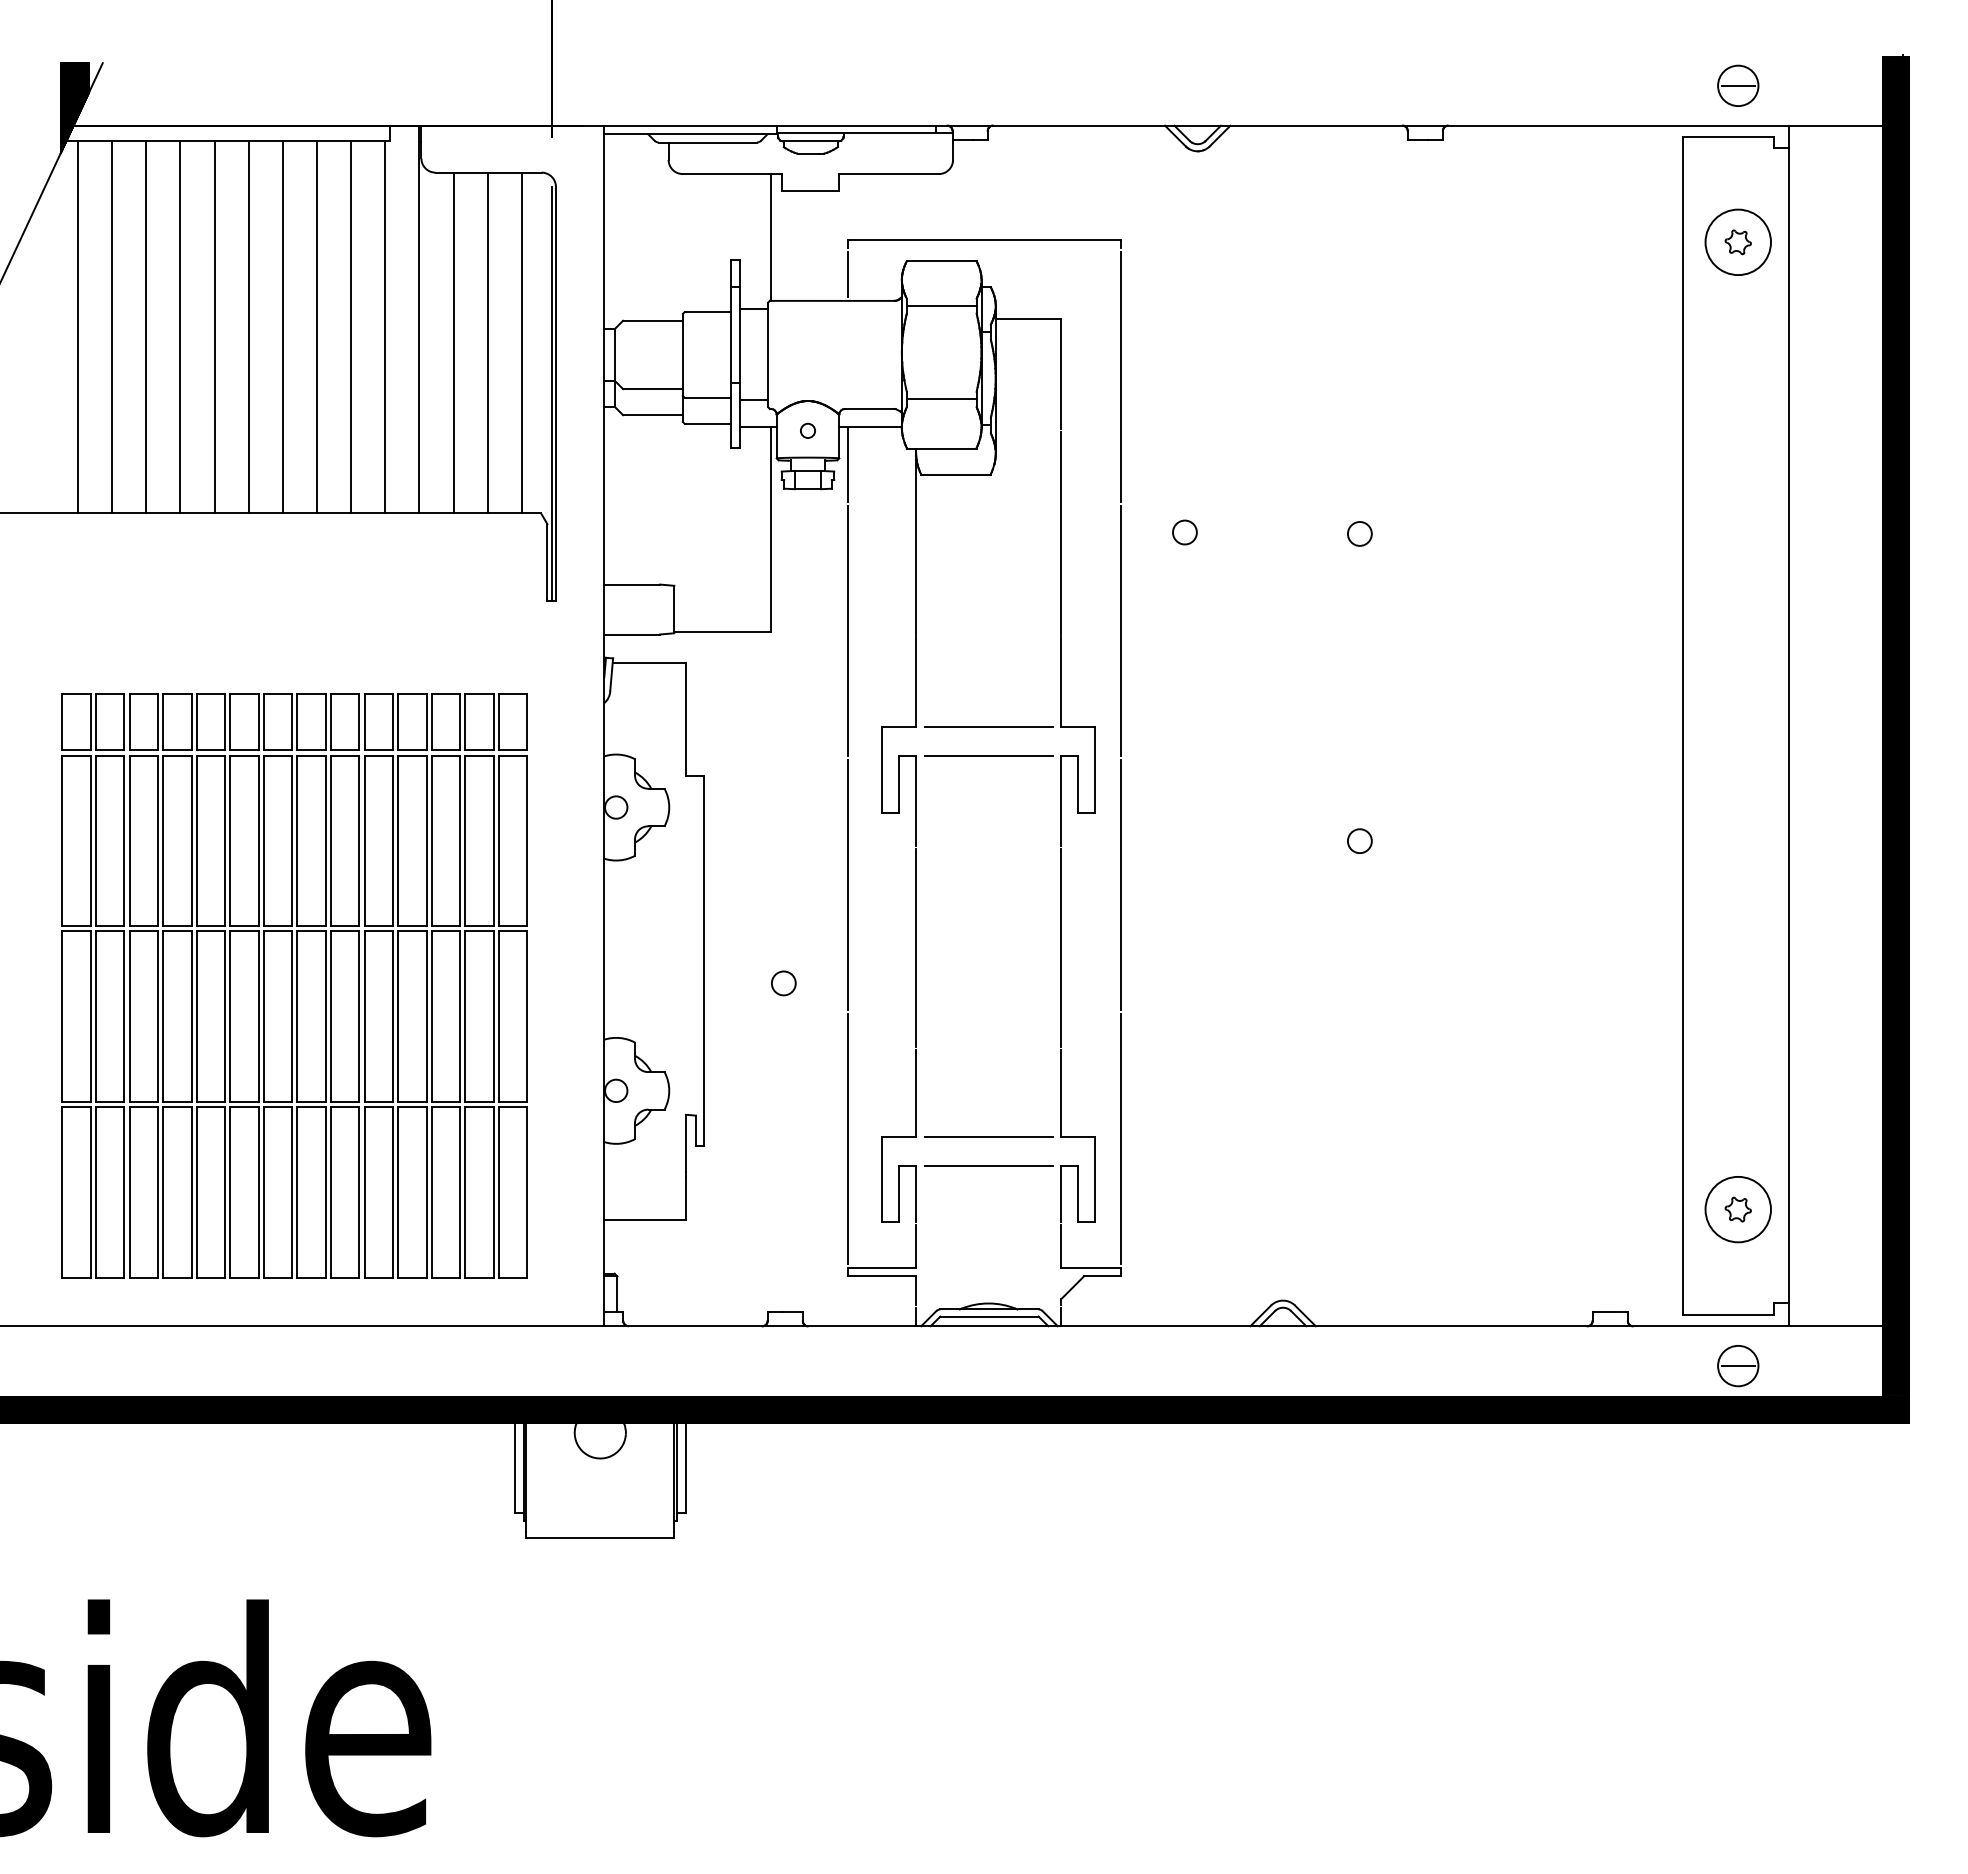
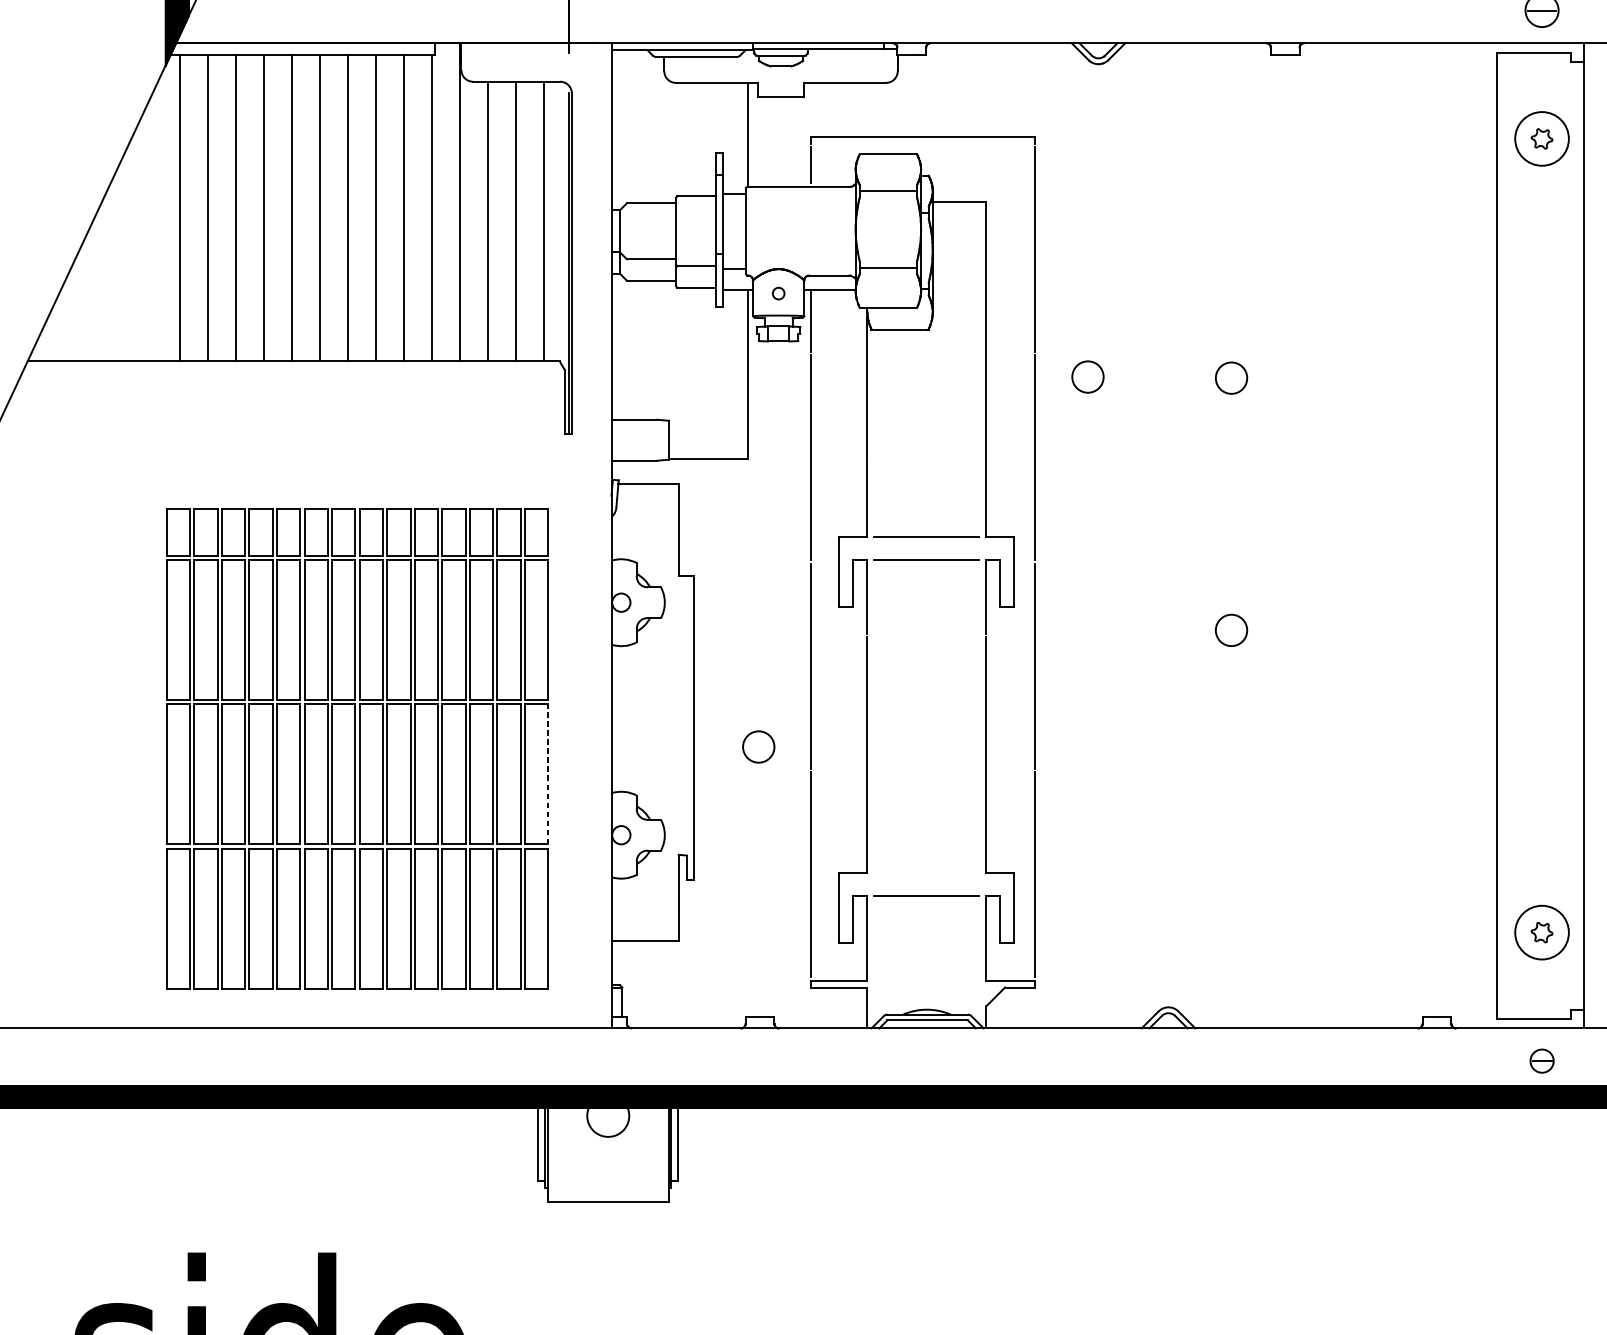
circle: (1184, 532) -> (1087, 377), size x1.6
circle: (1359, 533) -> (1231, 377), size x1.6
circle: (1359, 840) -> (1231, 629), size x1.6
circle: (783, 983) -> (758, 747), size x1.6
line: (527, 1016) -> (548, 774), solid -> dashed
line: (988, 1137) -> (926, 873), removed
part: (1738, 1366) -> (1542, 1061), size x0.7

